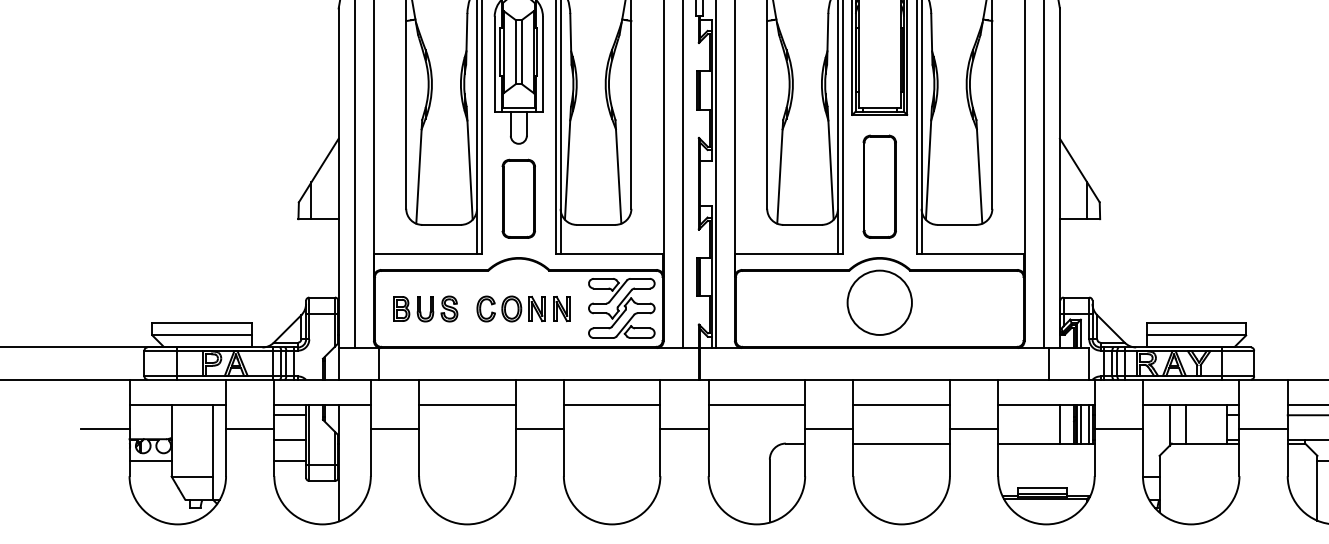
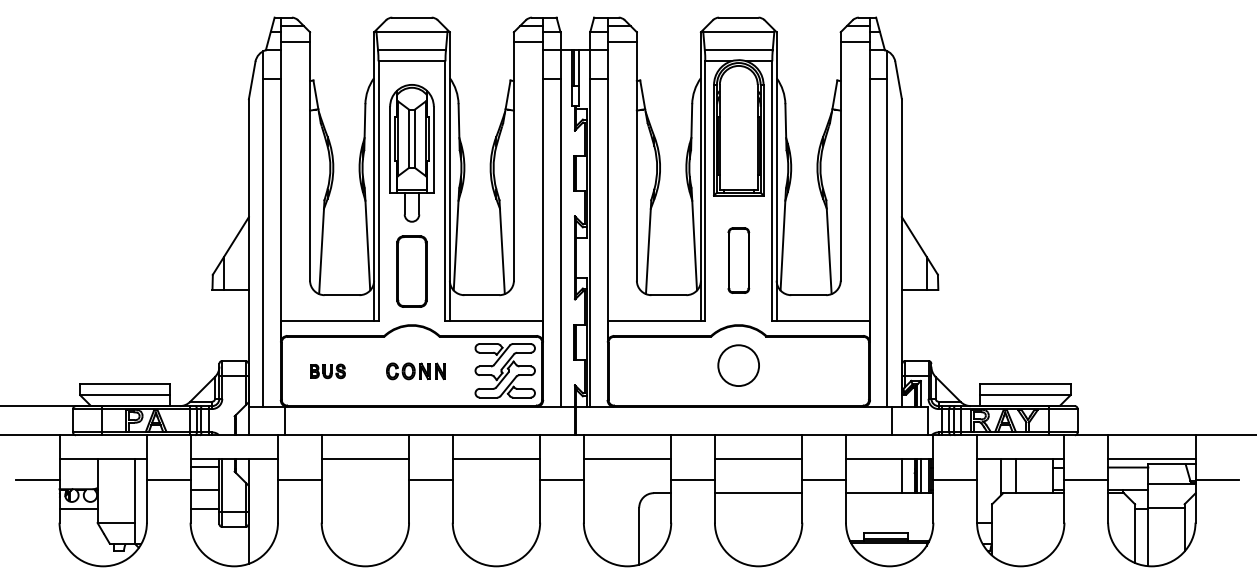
part: (879, 186) -> (738, 260), size x0.7
circle: (879, 302) -> (738, 365), size x0.7
part: (425, 309) -> (327, 371), size x0.6
part: (522, 309) -> (415, 371), size x0.7

